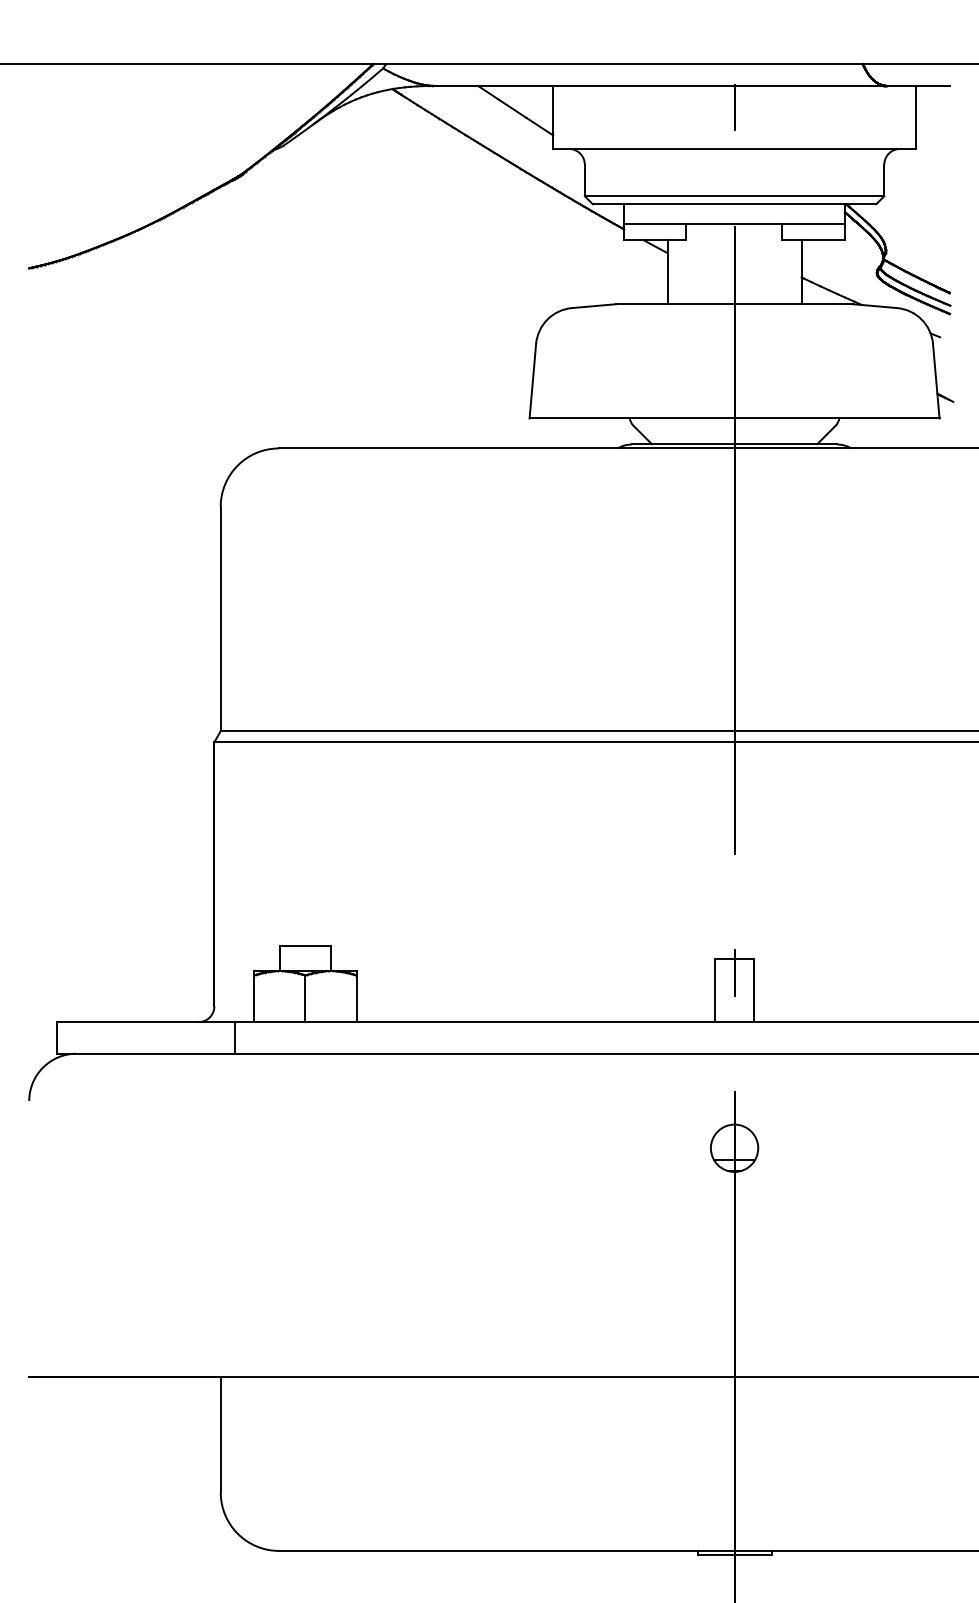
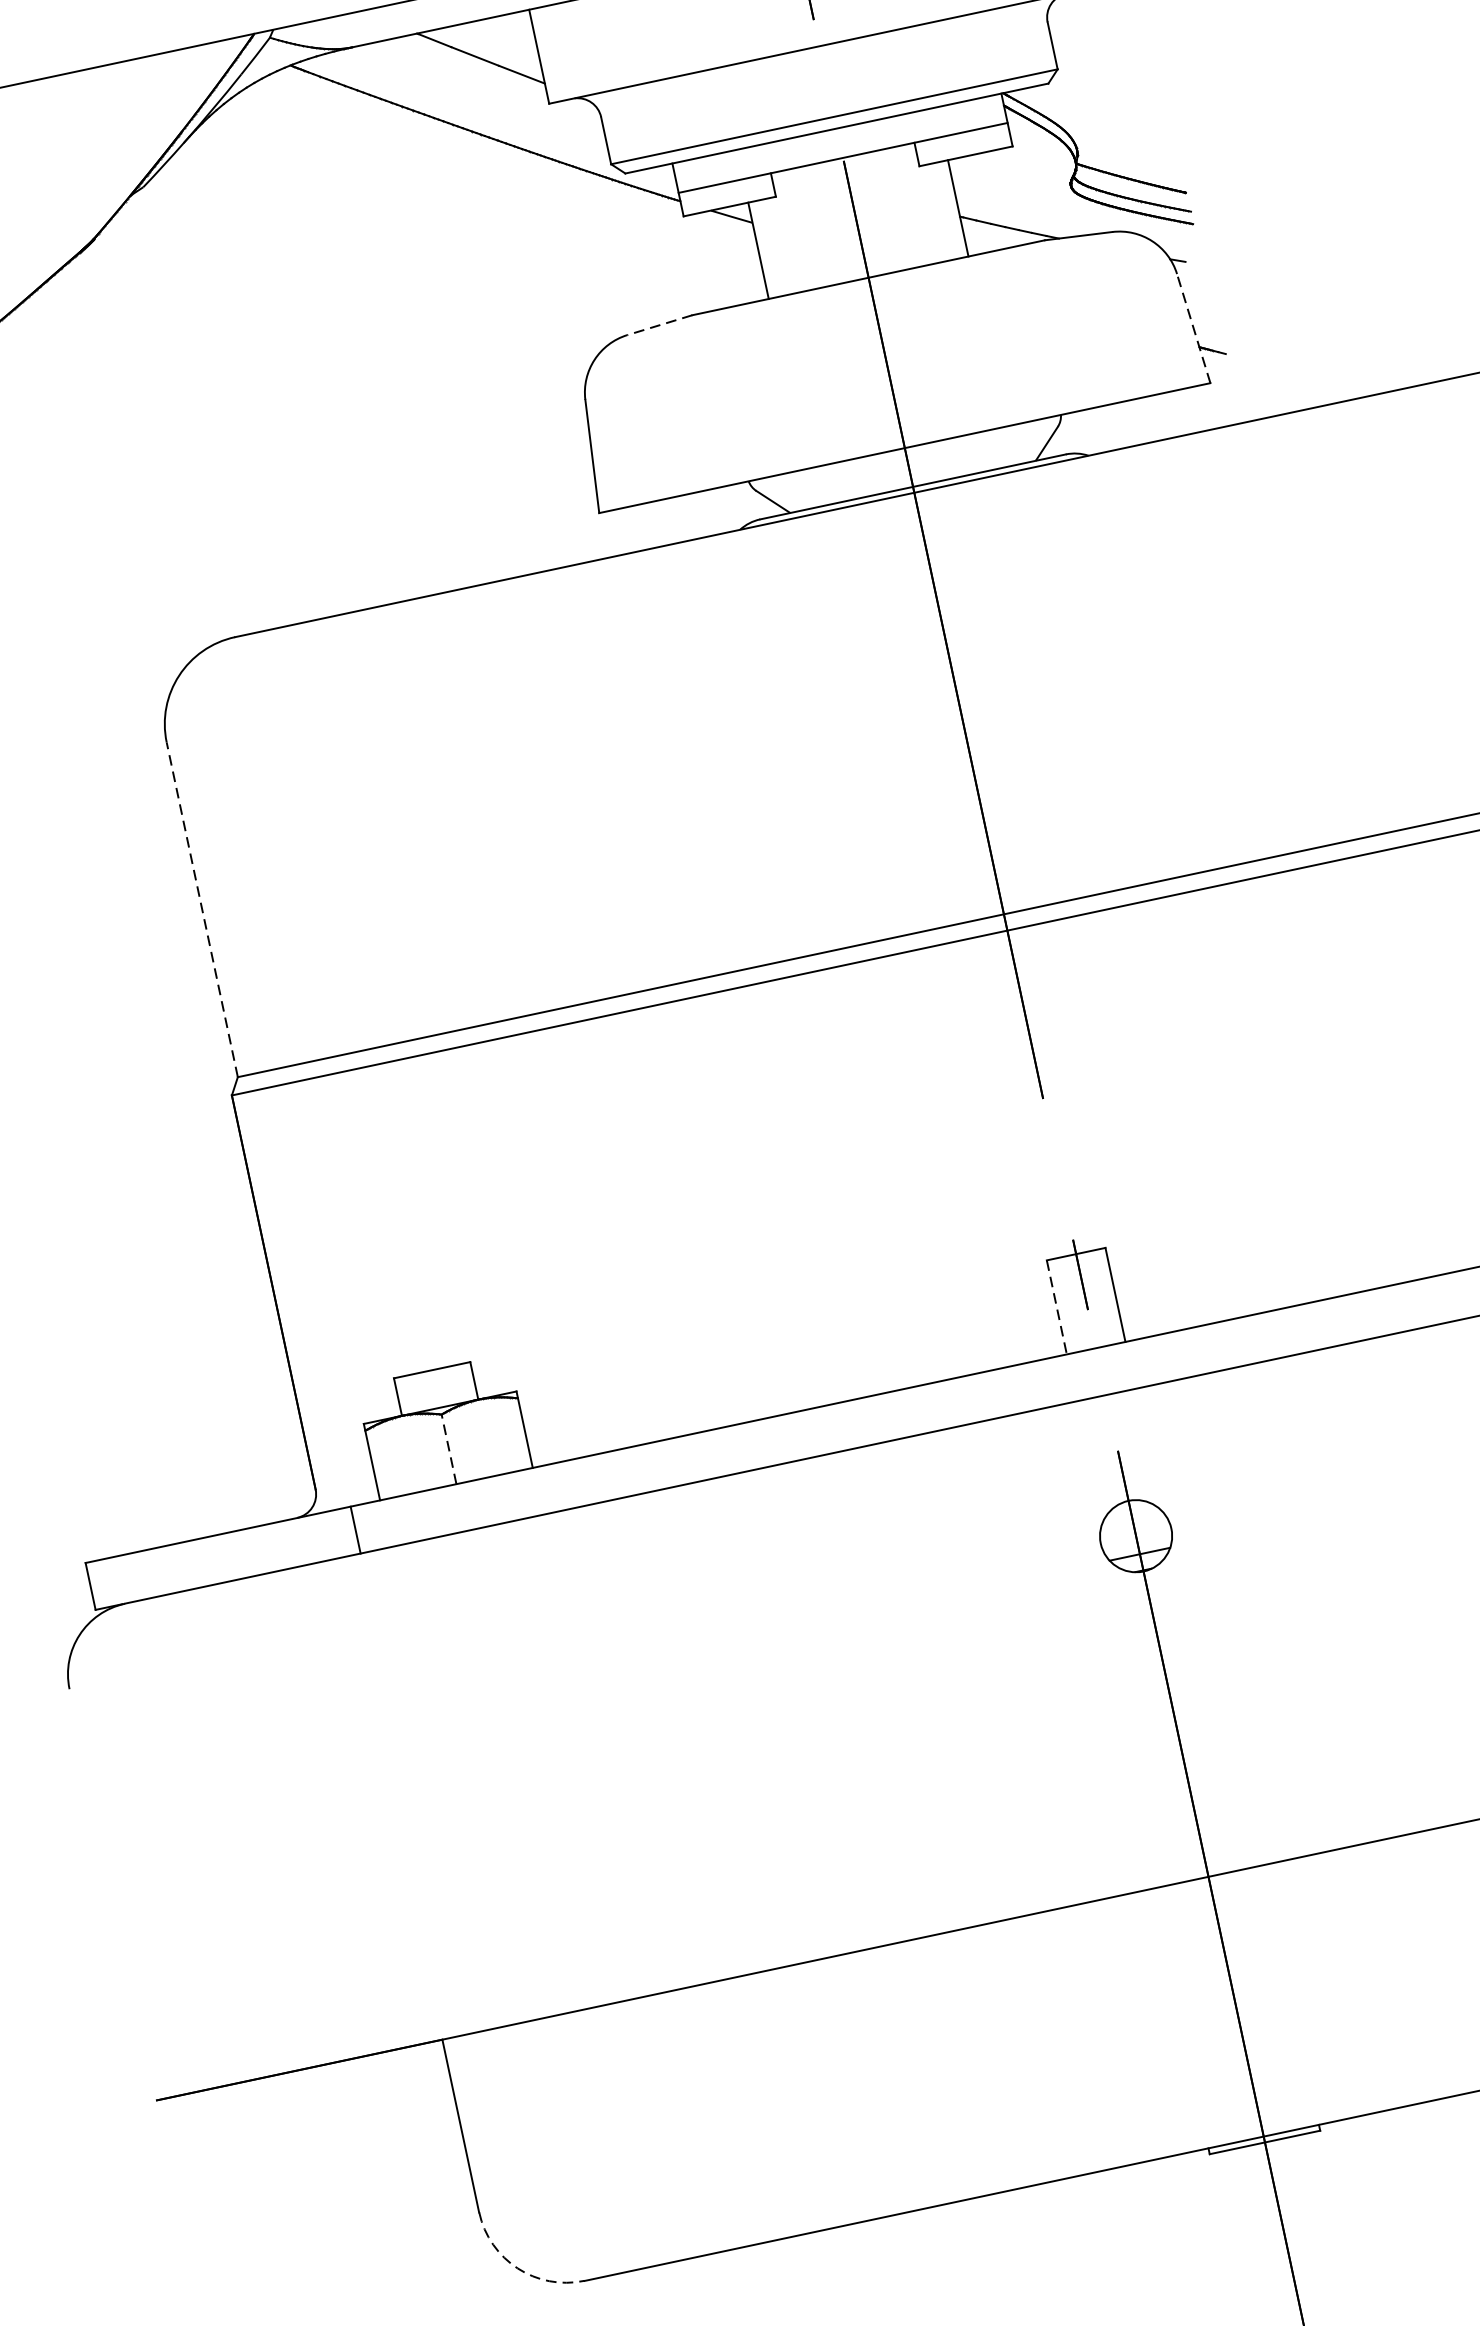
line: (593, 306) -> (659, 325), solid -> dashed
line: (936, 380) -> (1193, 327), solid -> dashed
line: (220, 618) -> (201, 909), solid -> dashed
line: (714, 990) -> (1056, 1307), solid -> dashed
line: (305, 998) -> (448, 1448), solid -> dashed
arc: (237, 1533) -> (517, 2268), solid -> dashed

